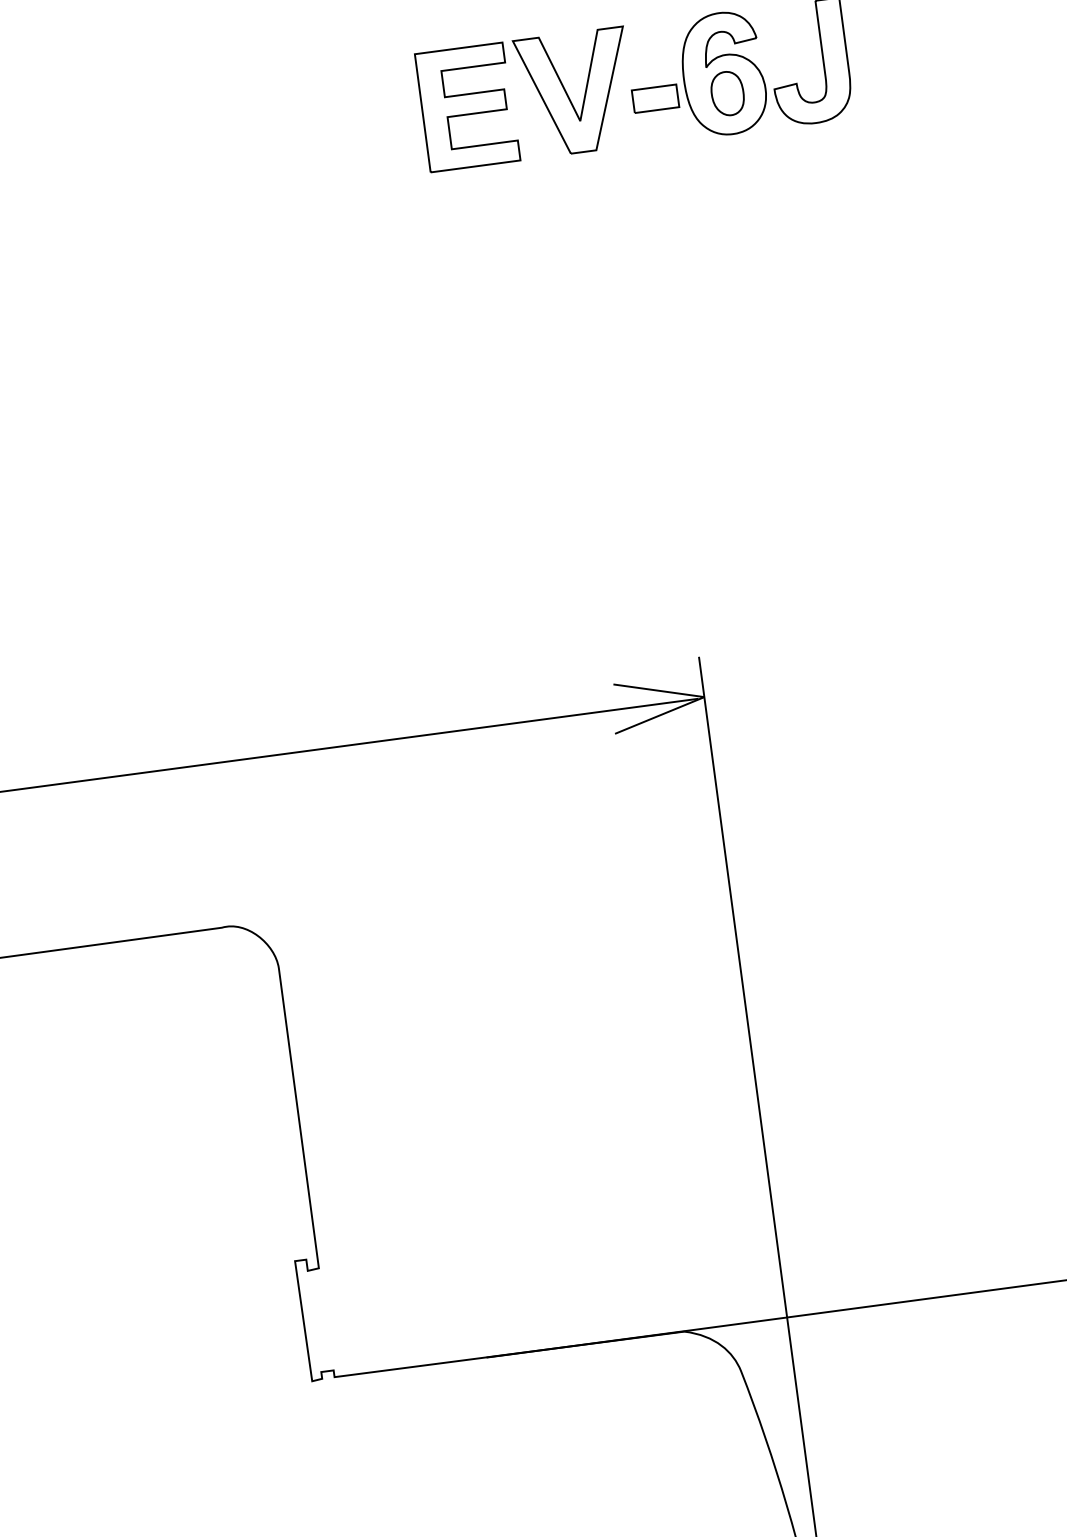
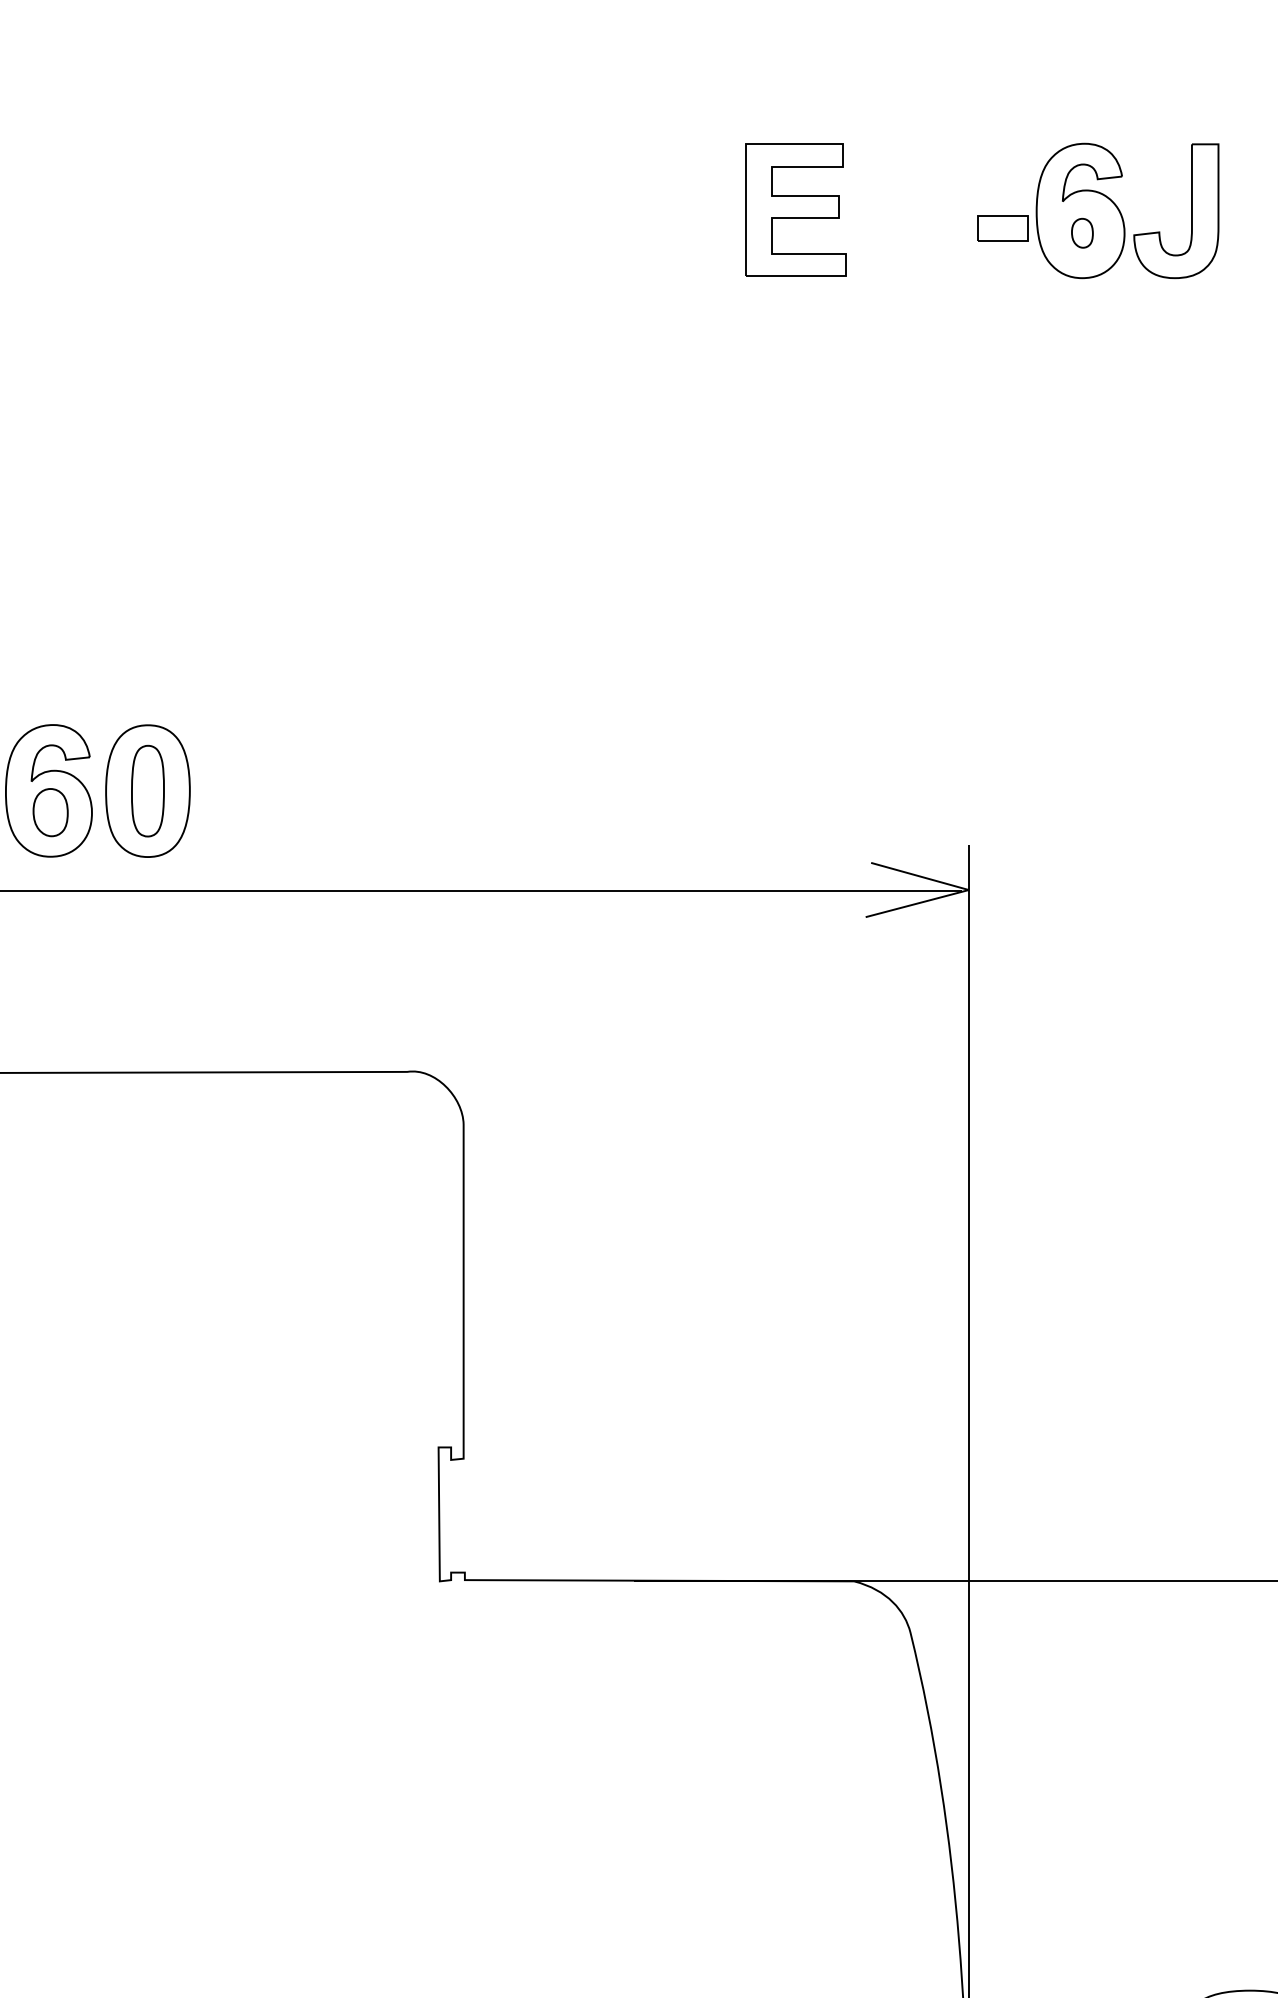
part: (727, 93) -> (1082, 233), size x0.6
part: (569, 95) -> (908, 212), removed

